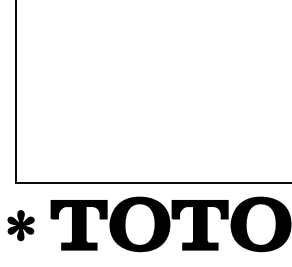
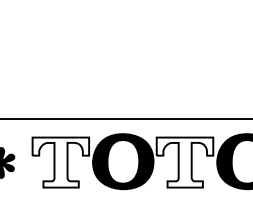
fill: (78, 224) -> (60, 161), removed
fill: (199, 224) -> (184, 161), removed

